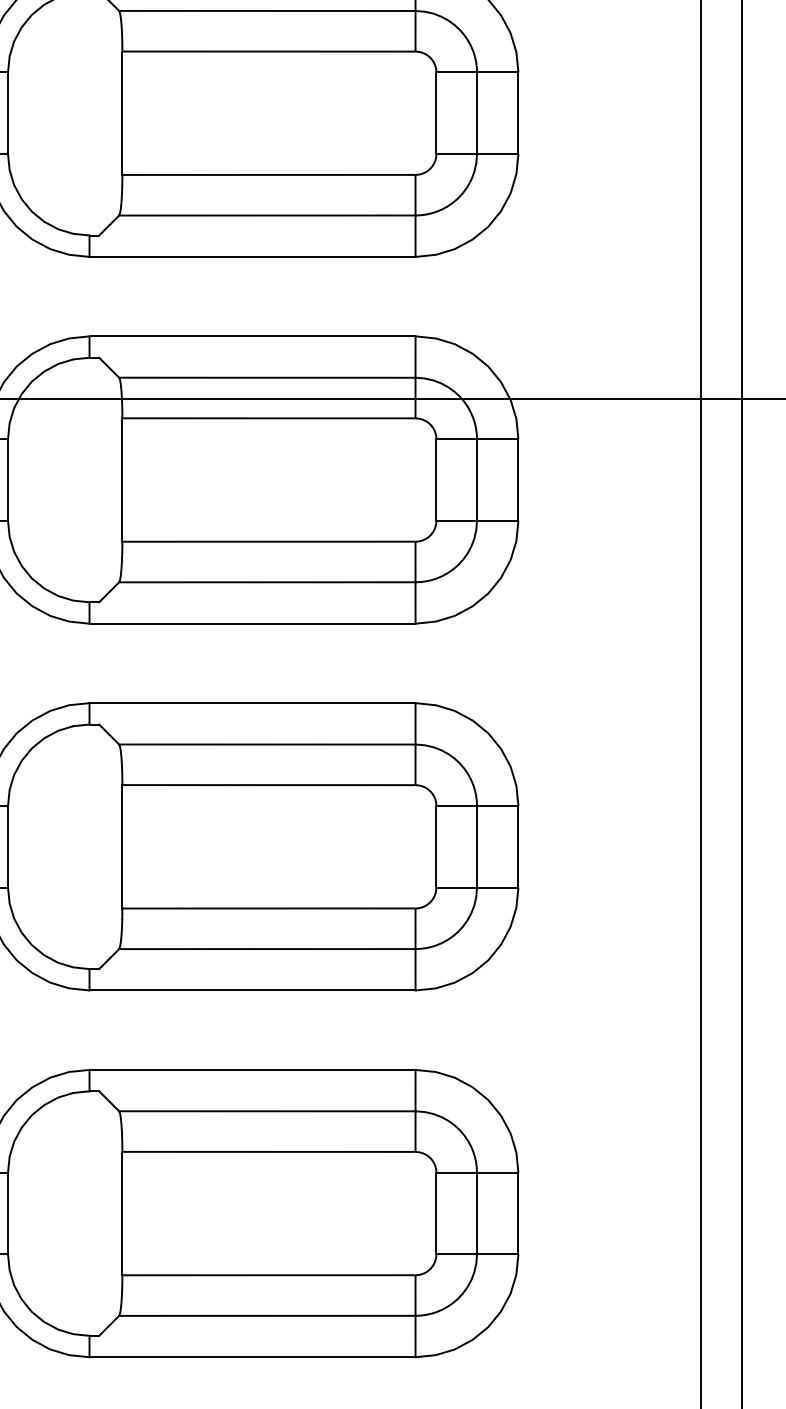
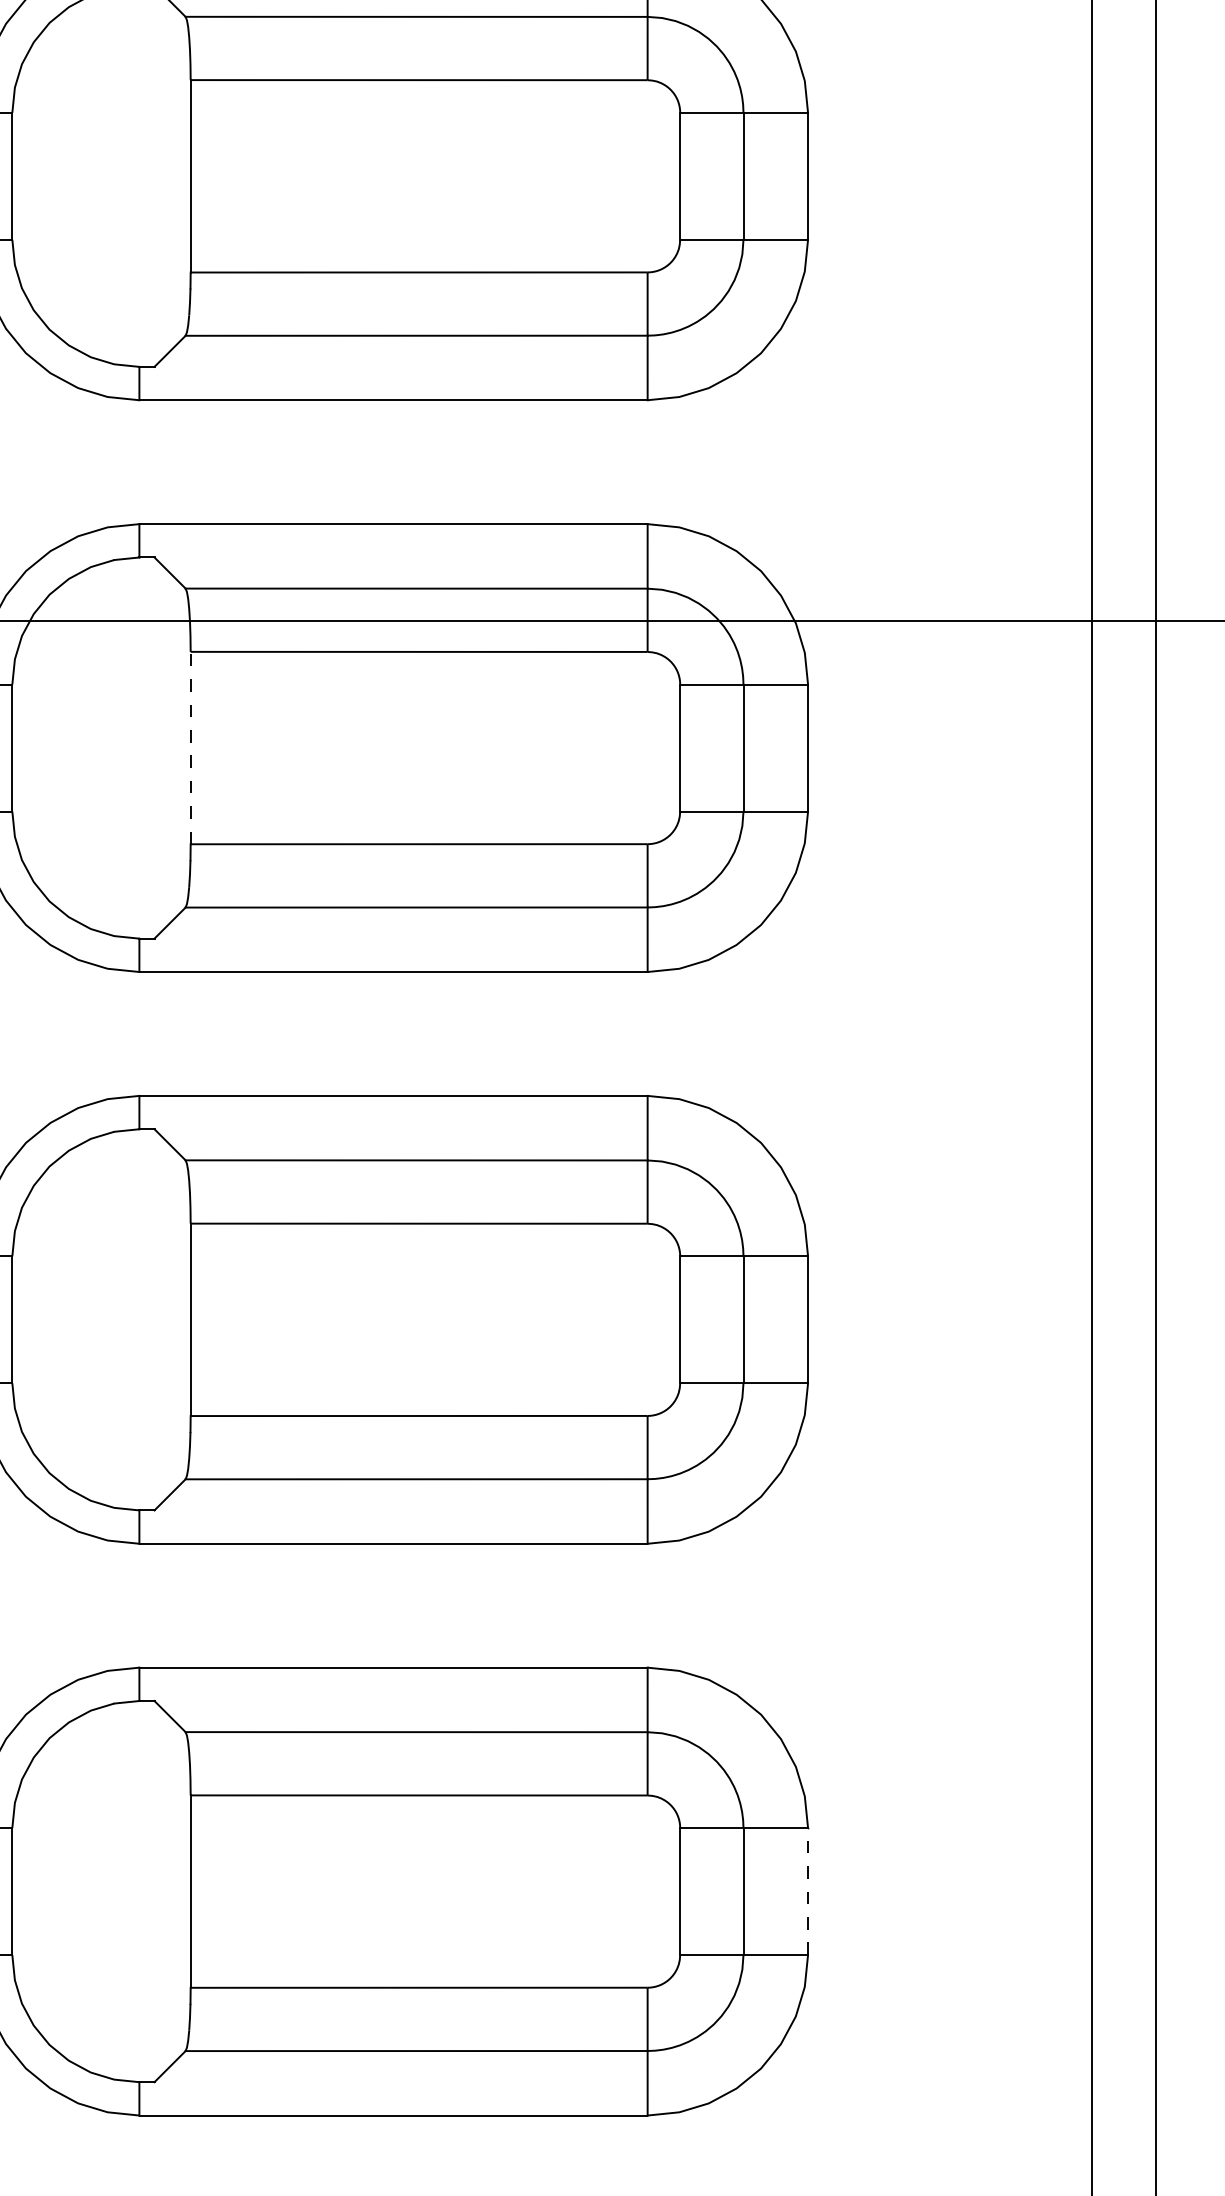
line: (122, 480) -> (190, 748), solid -> dashed
line: (518, 1213) -> (808, 1891), solid -> dashed

